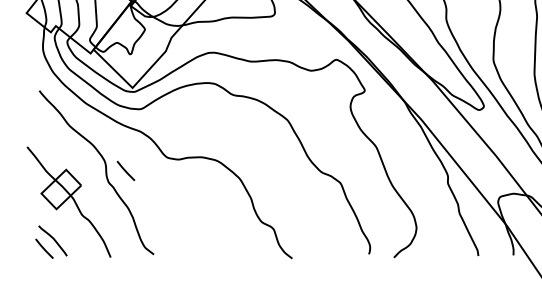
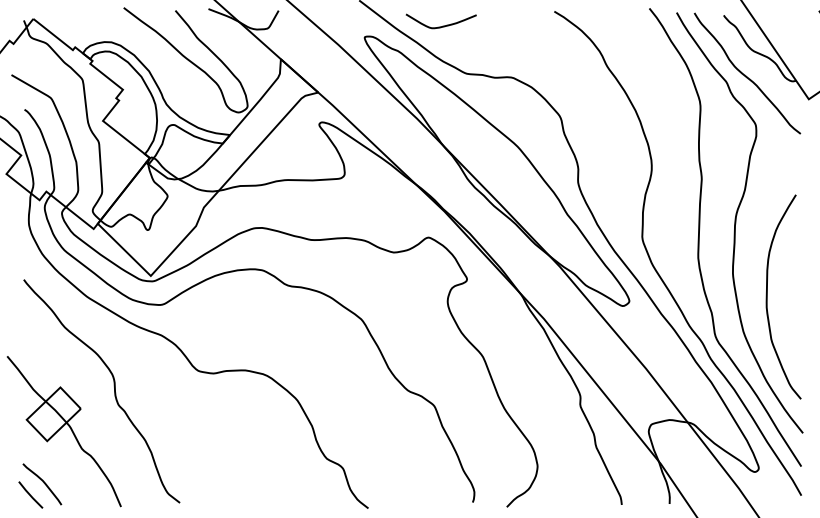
line: (125, 170) -> (141, 388), removed

